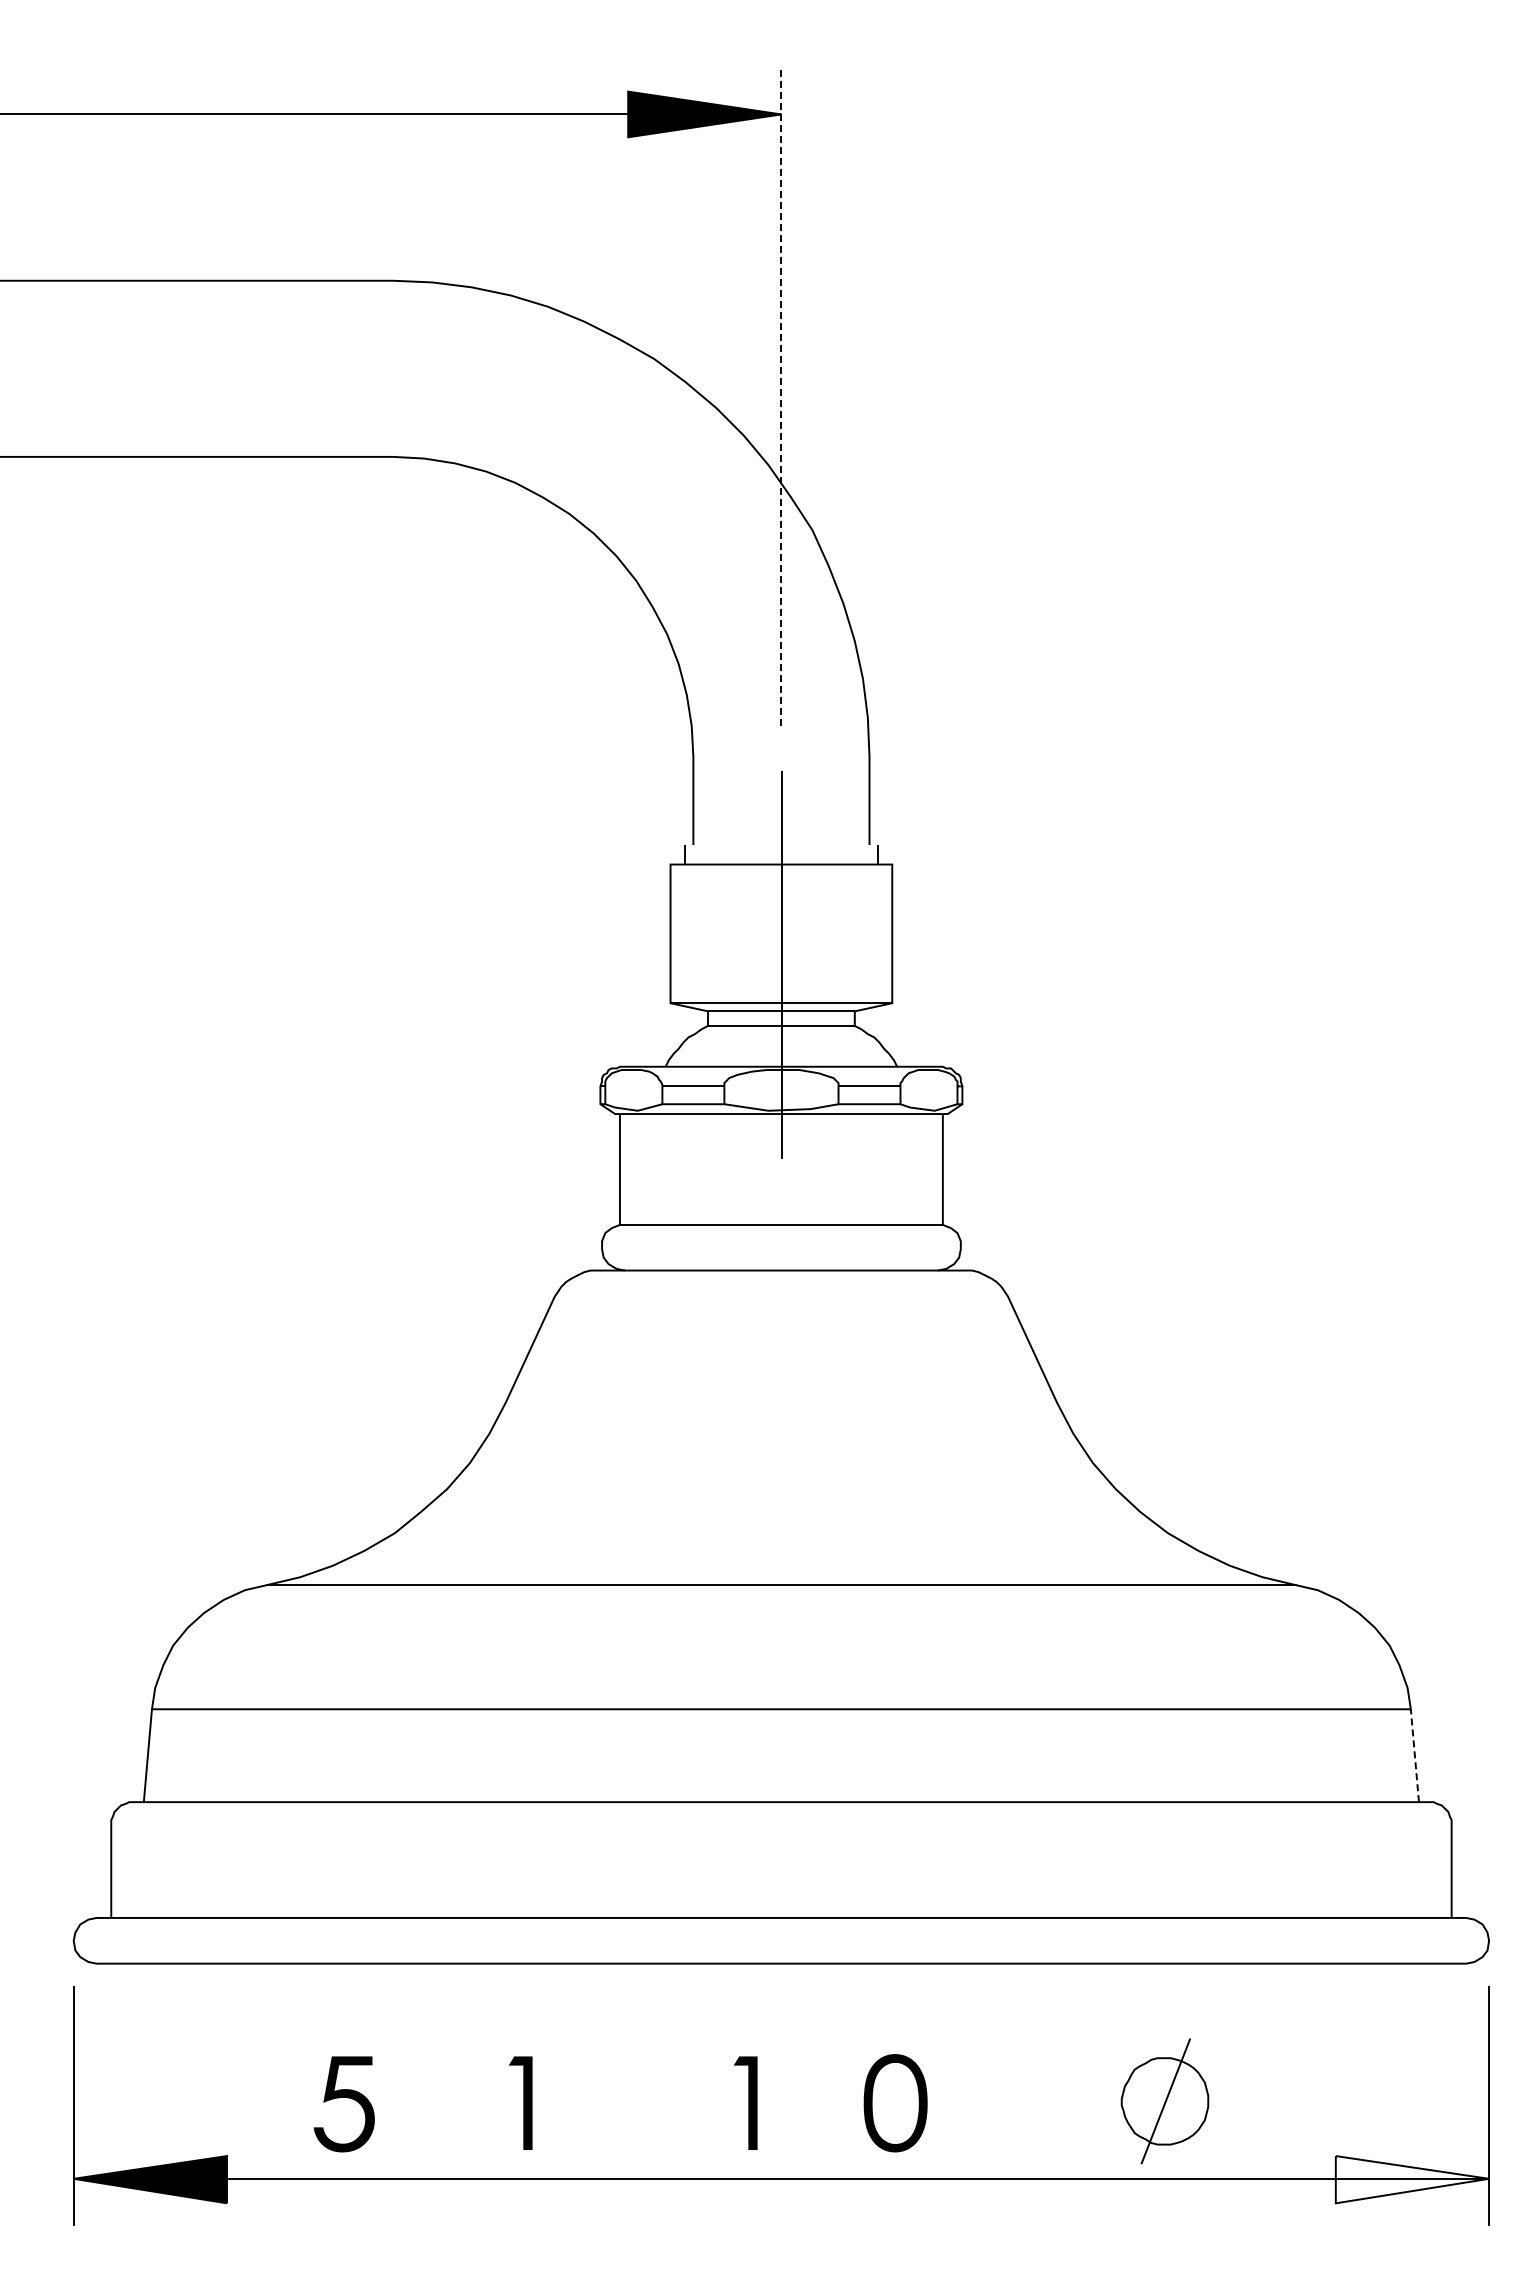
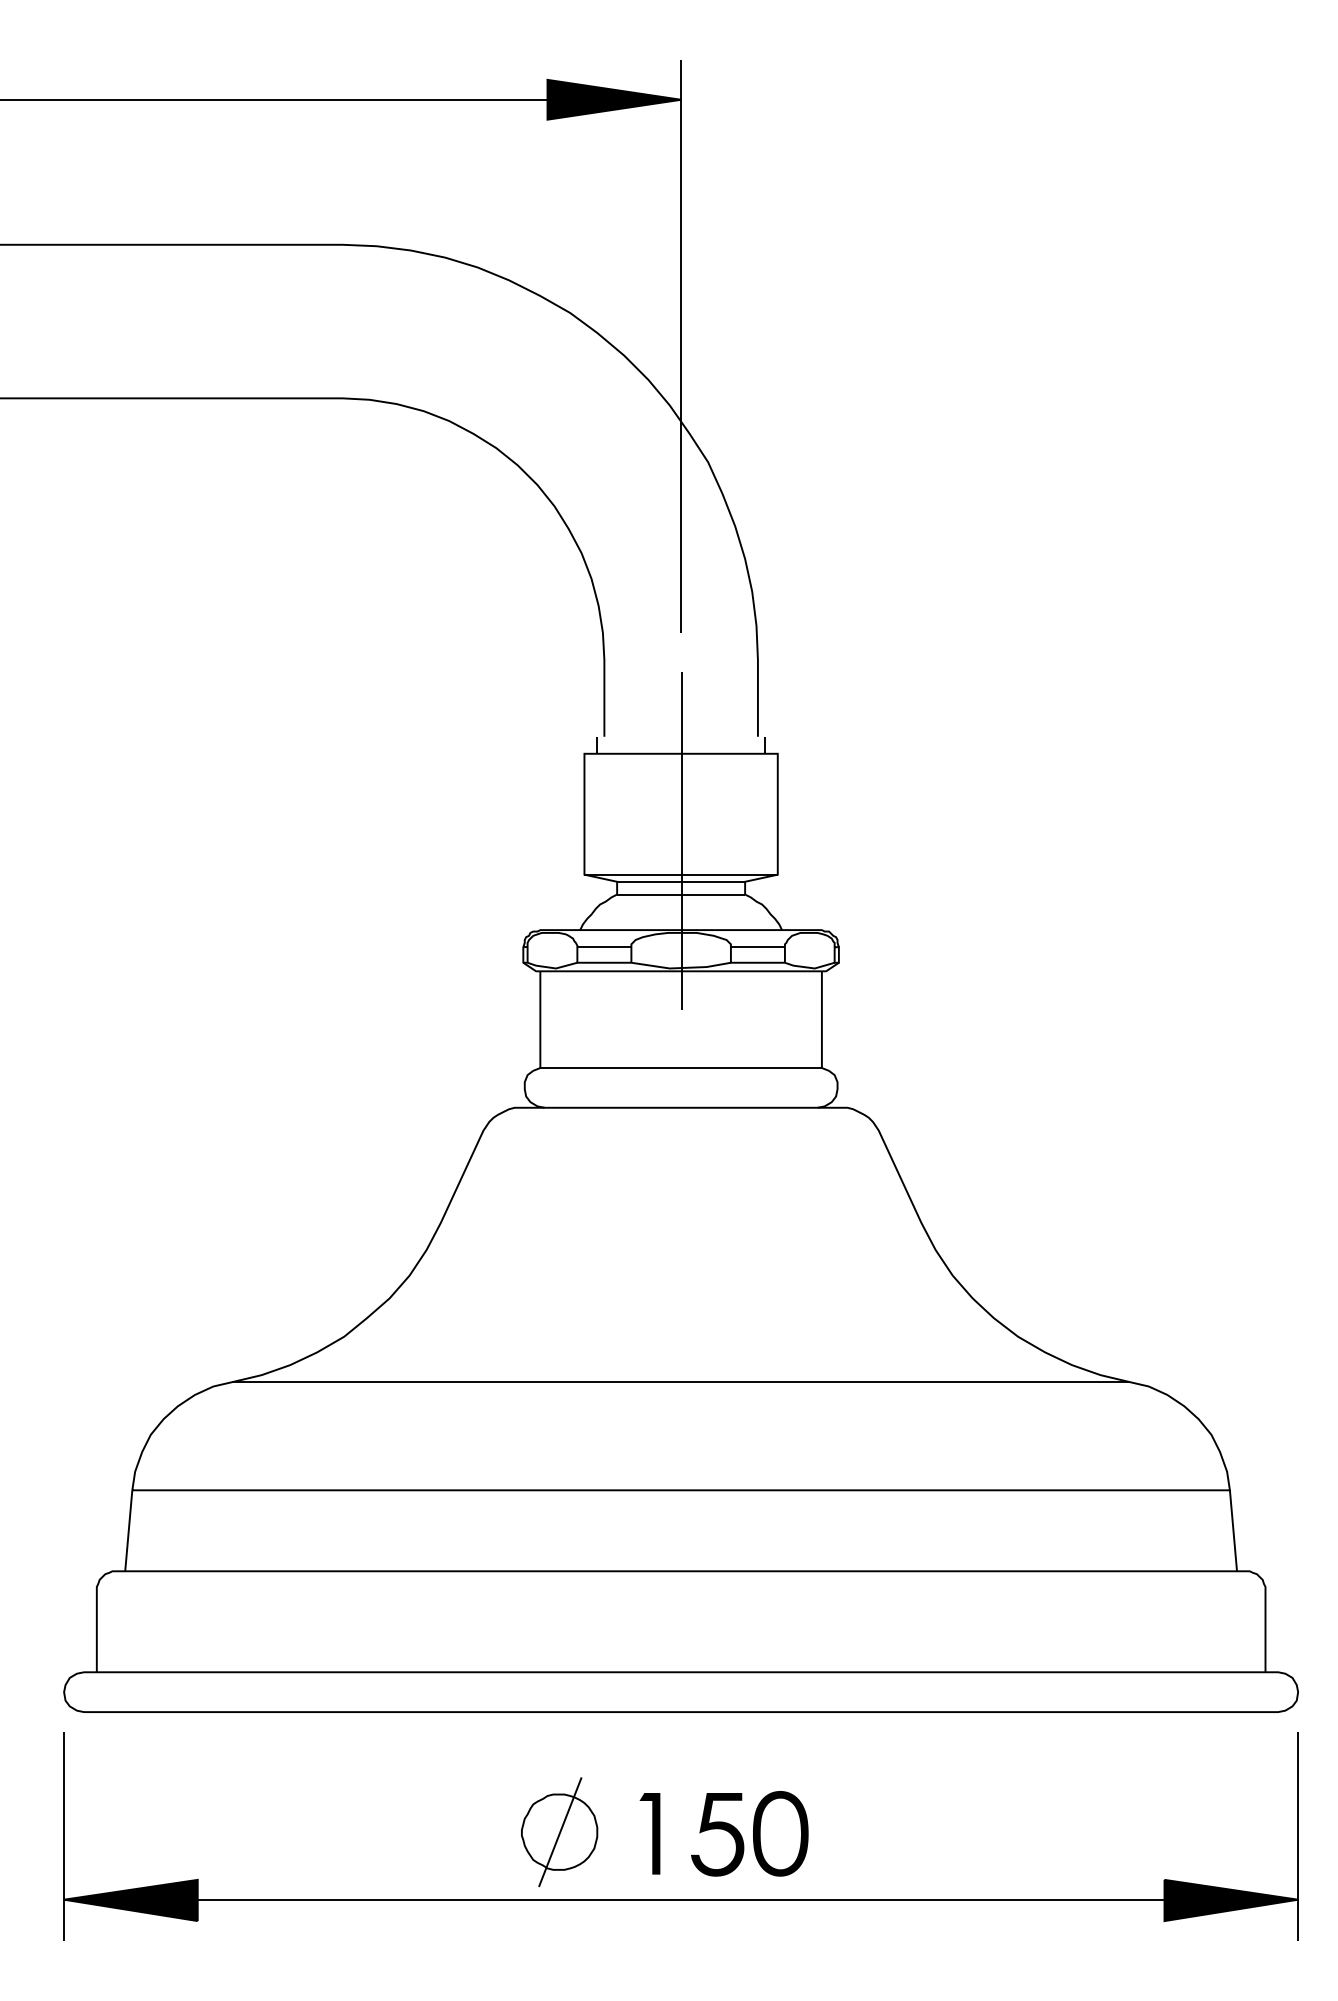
line: (781, 397) -> (681, 346), dashed -> solid
line: (1414, 1755) -> (1233, 1530), dashed -> solid
part: (340, 2098) -> (714, 1829), moved
part: (1164, 2101) -> (559, 1832), moved
part: (520, 2102) -> (453, 1833), removed
fill: (1412, 2179) -> (1231, 1900), added

